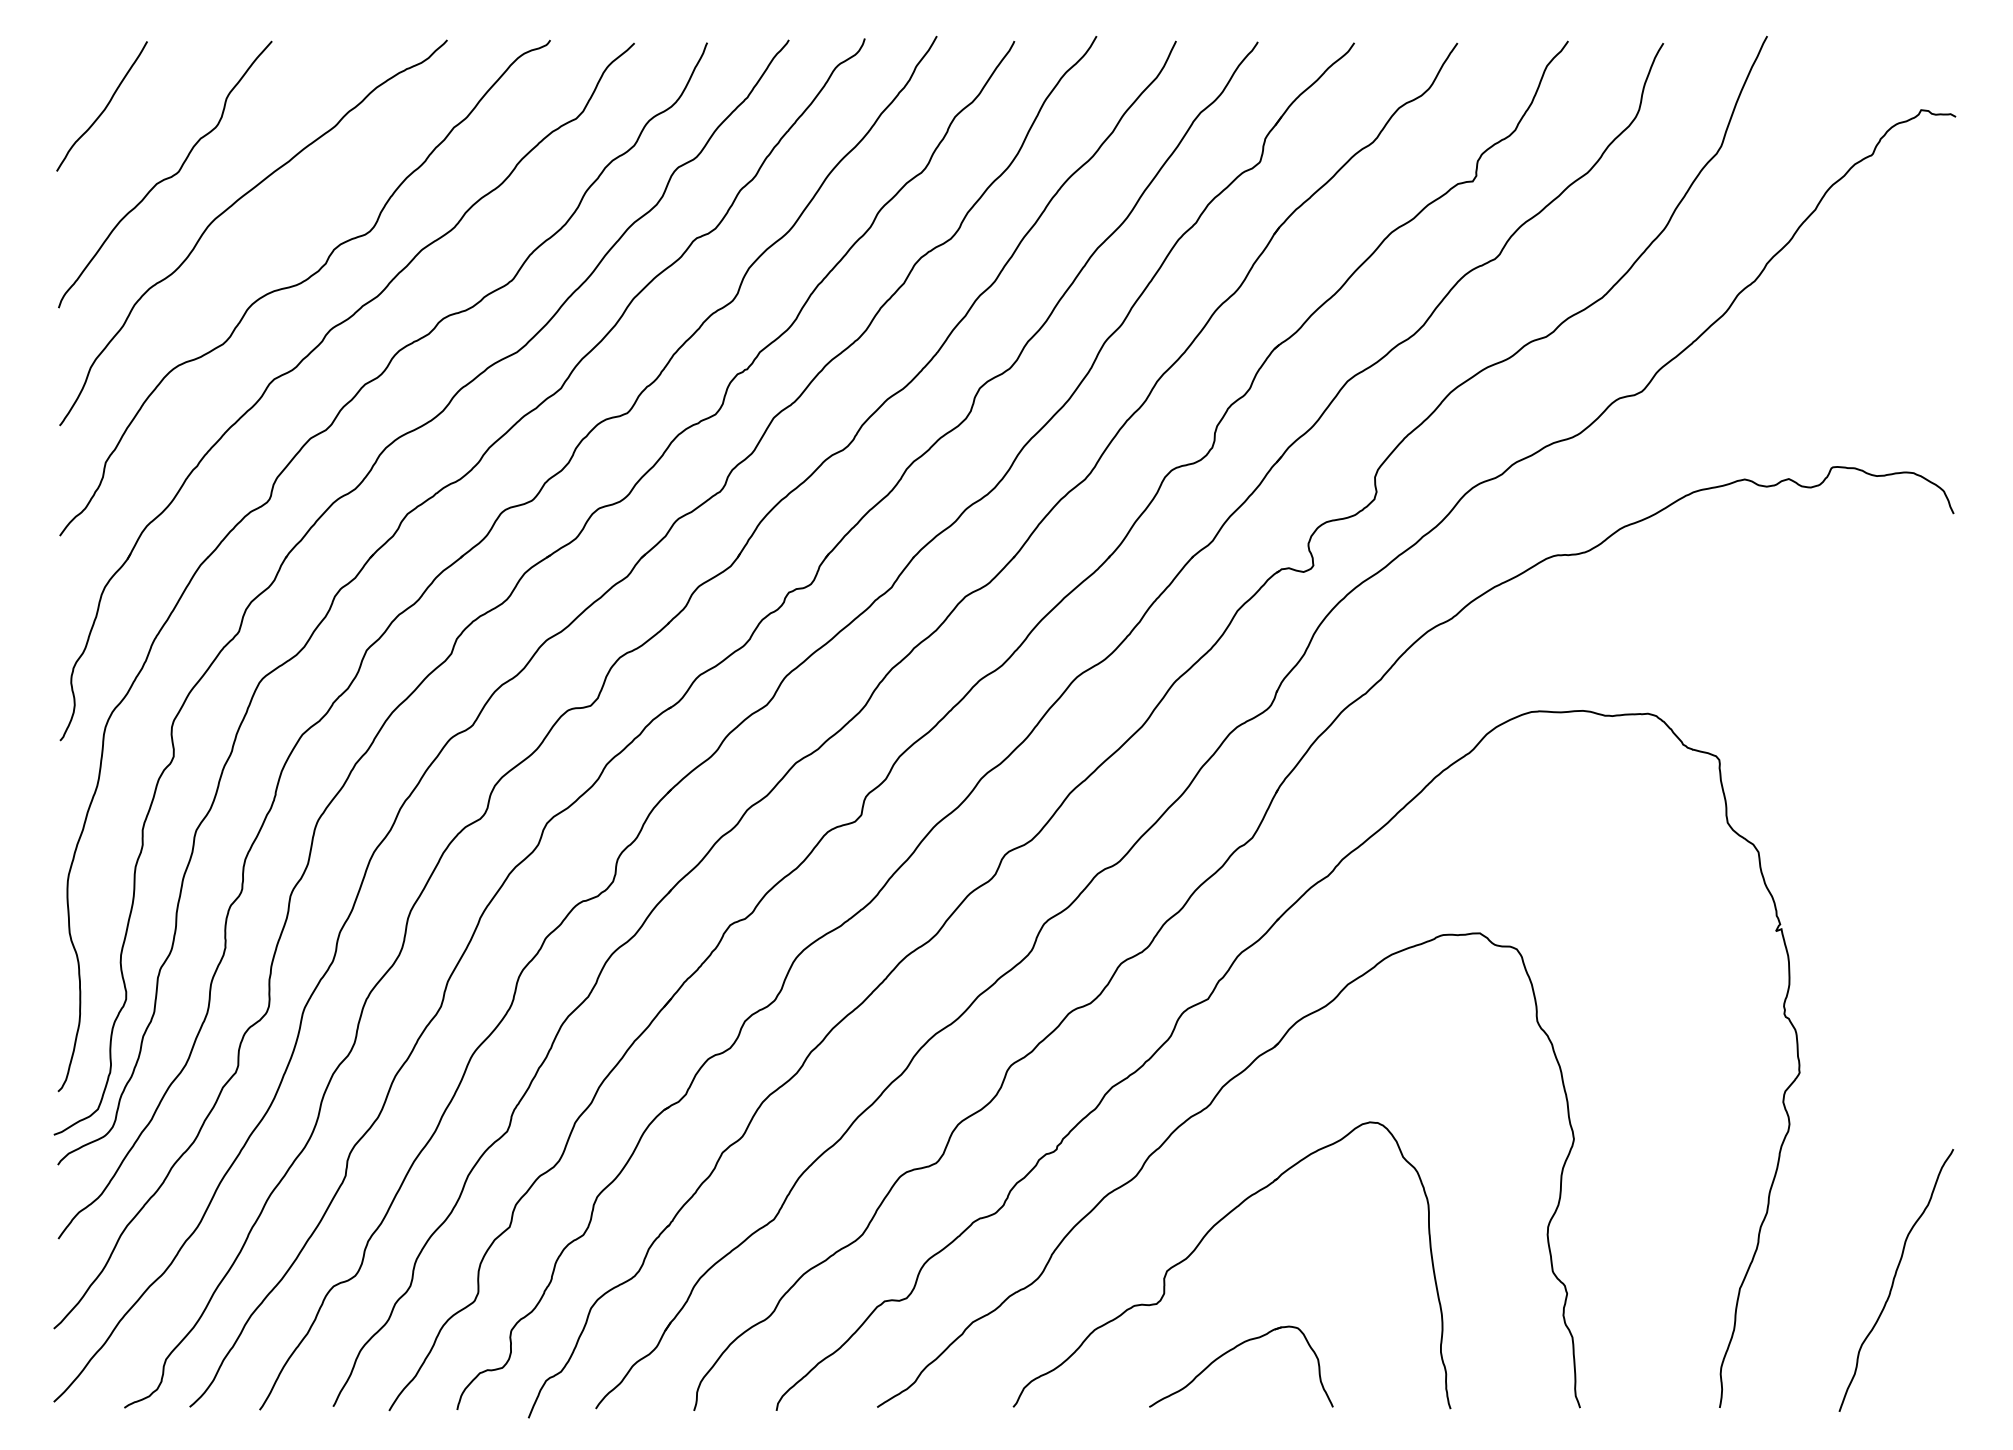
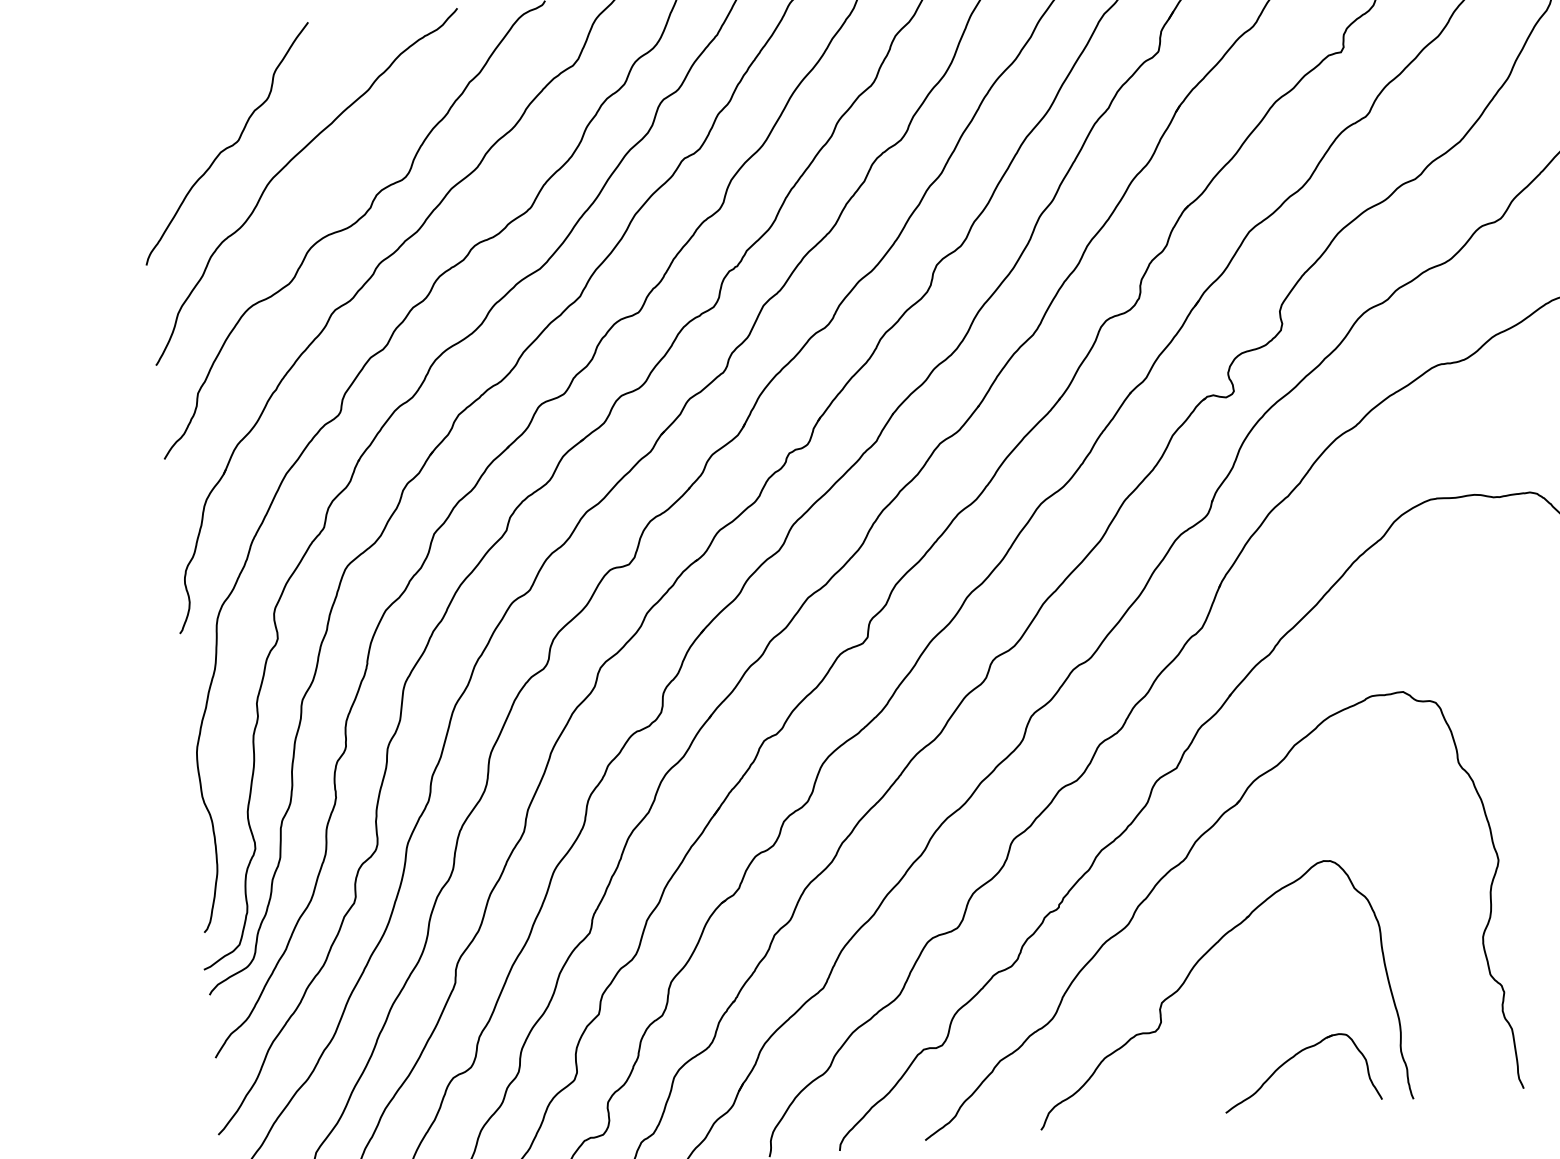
curve: (104, 108) -> (170, 92), removed
part: (1232, 1350) -> (1292, 1058), moved

